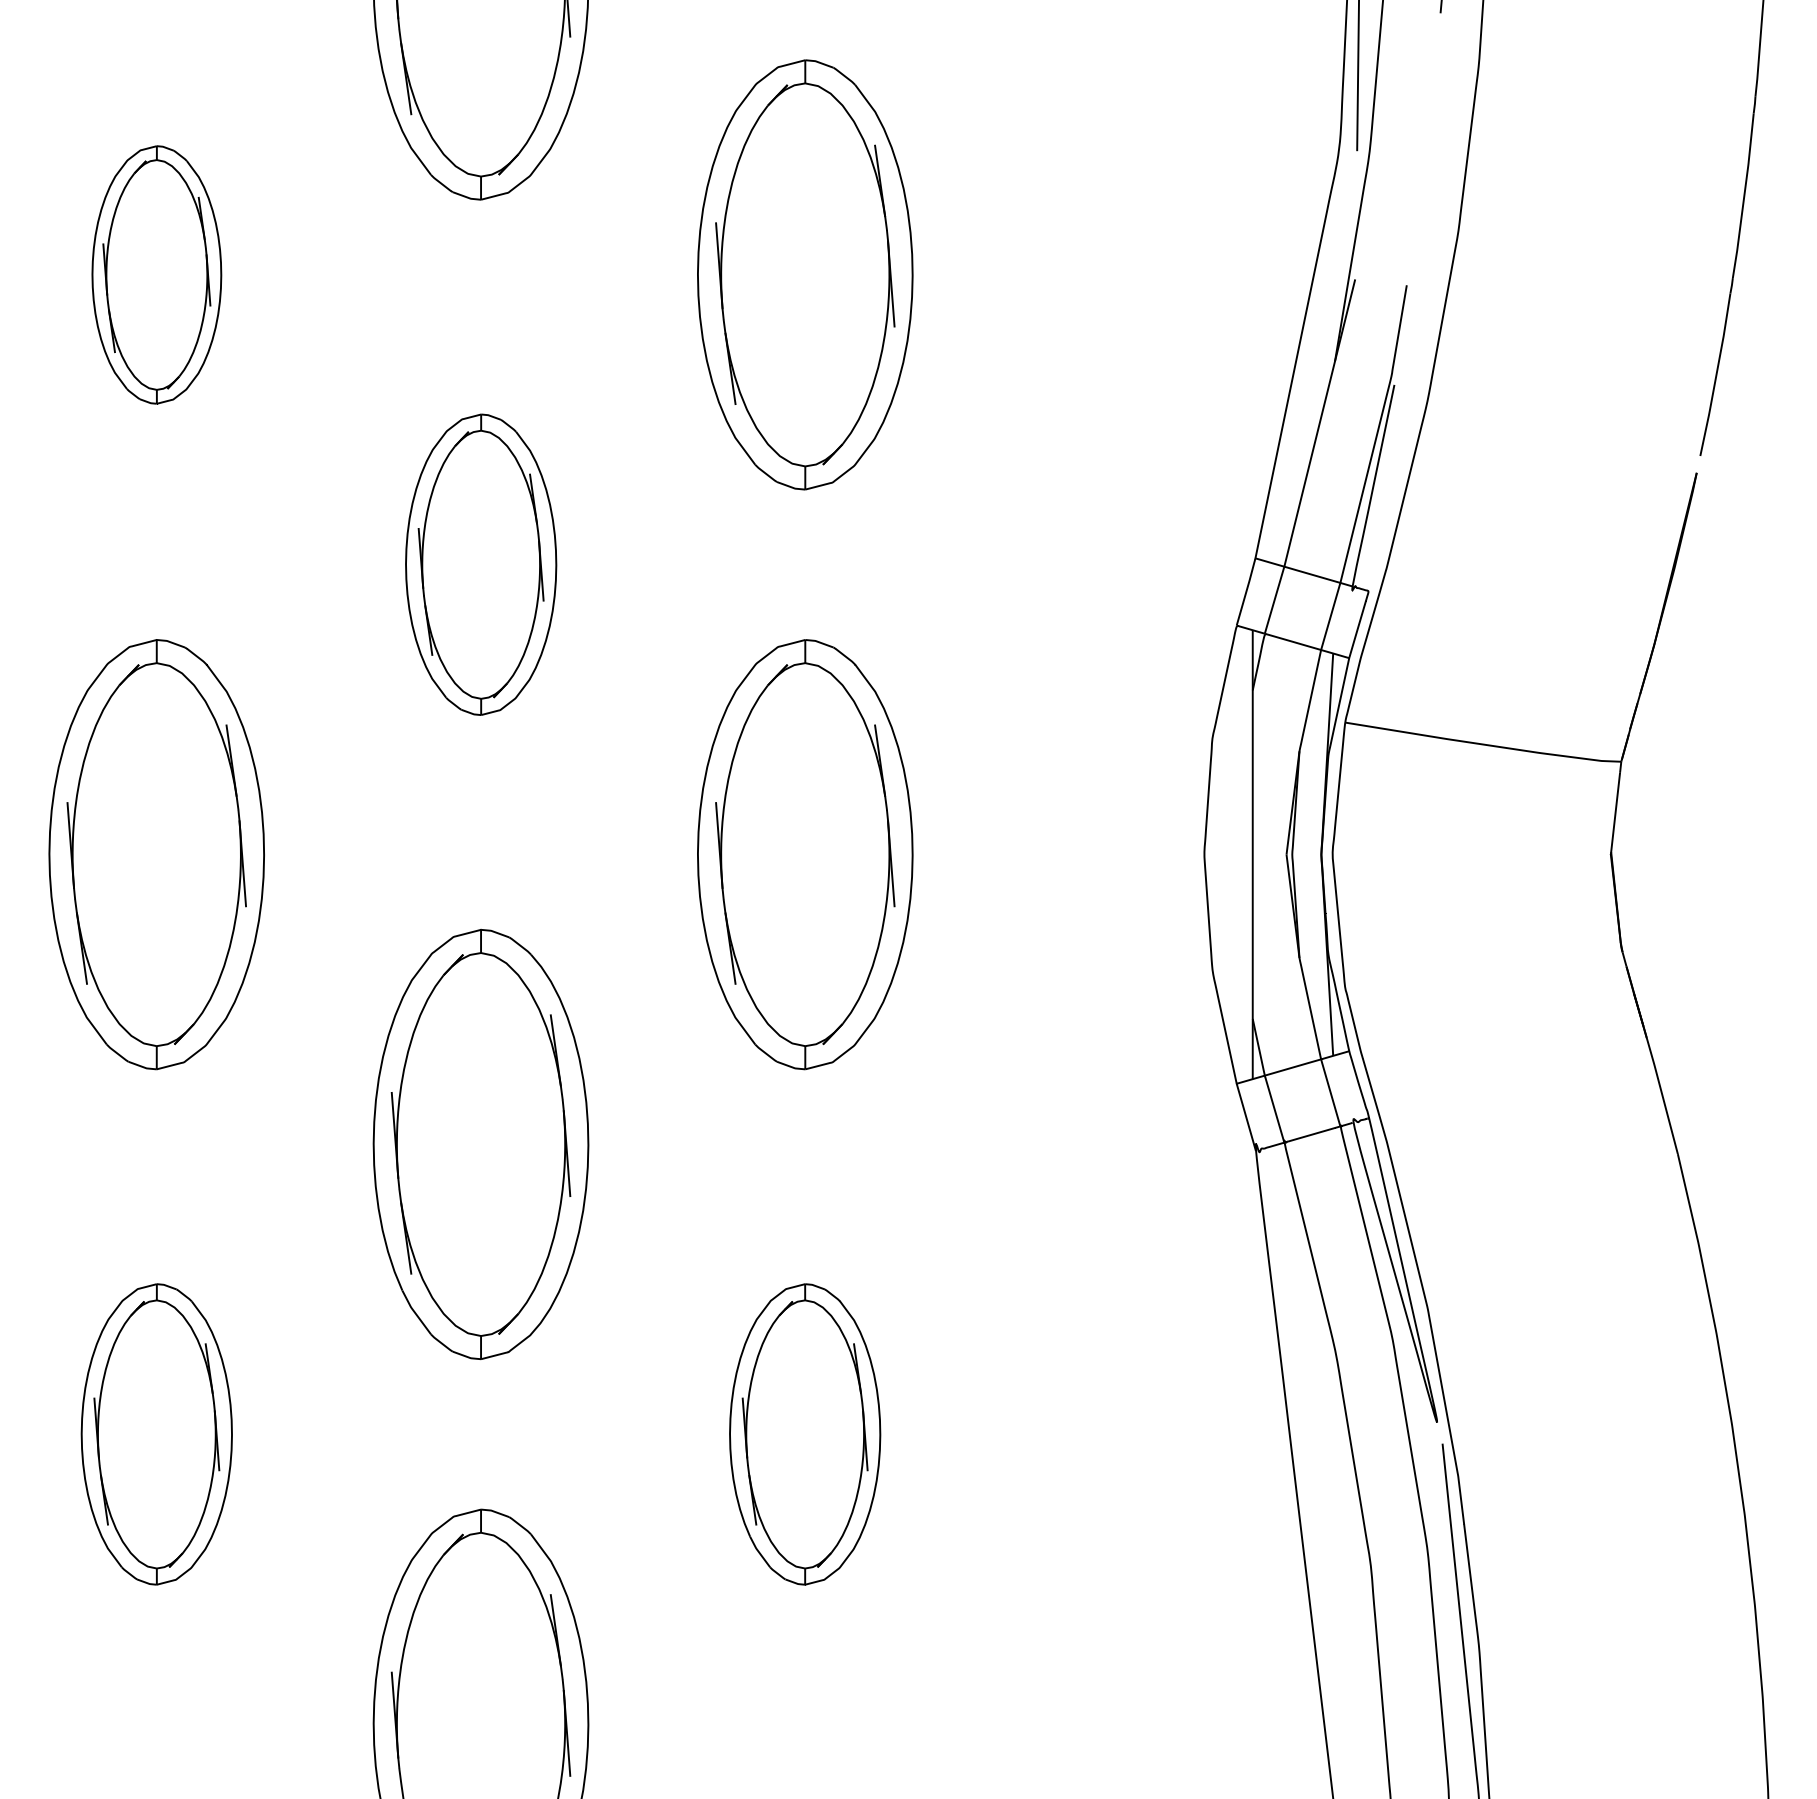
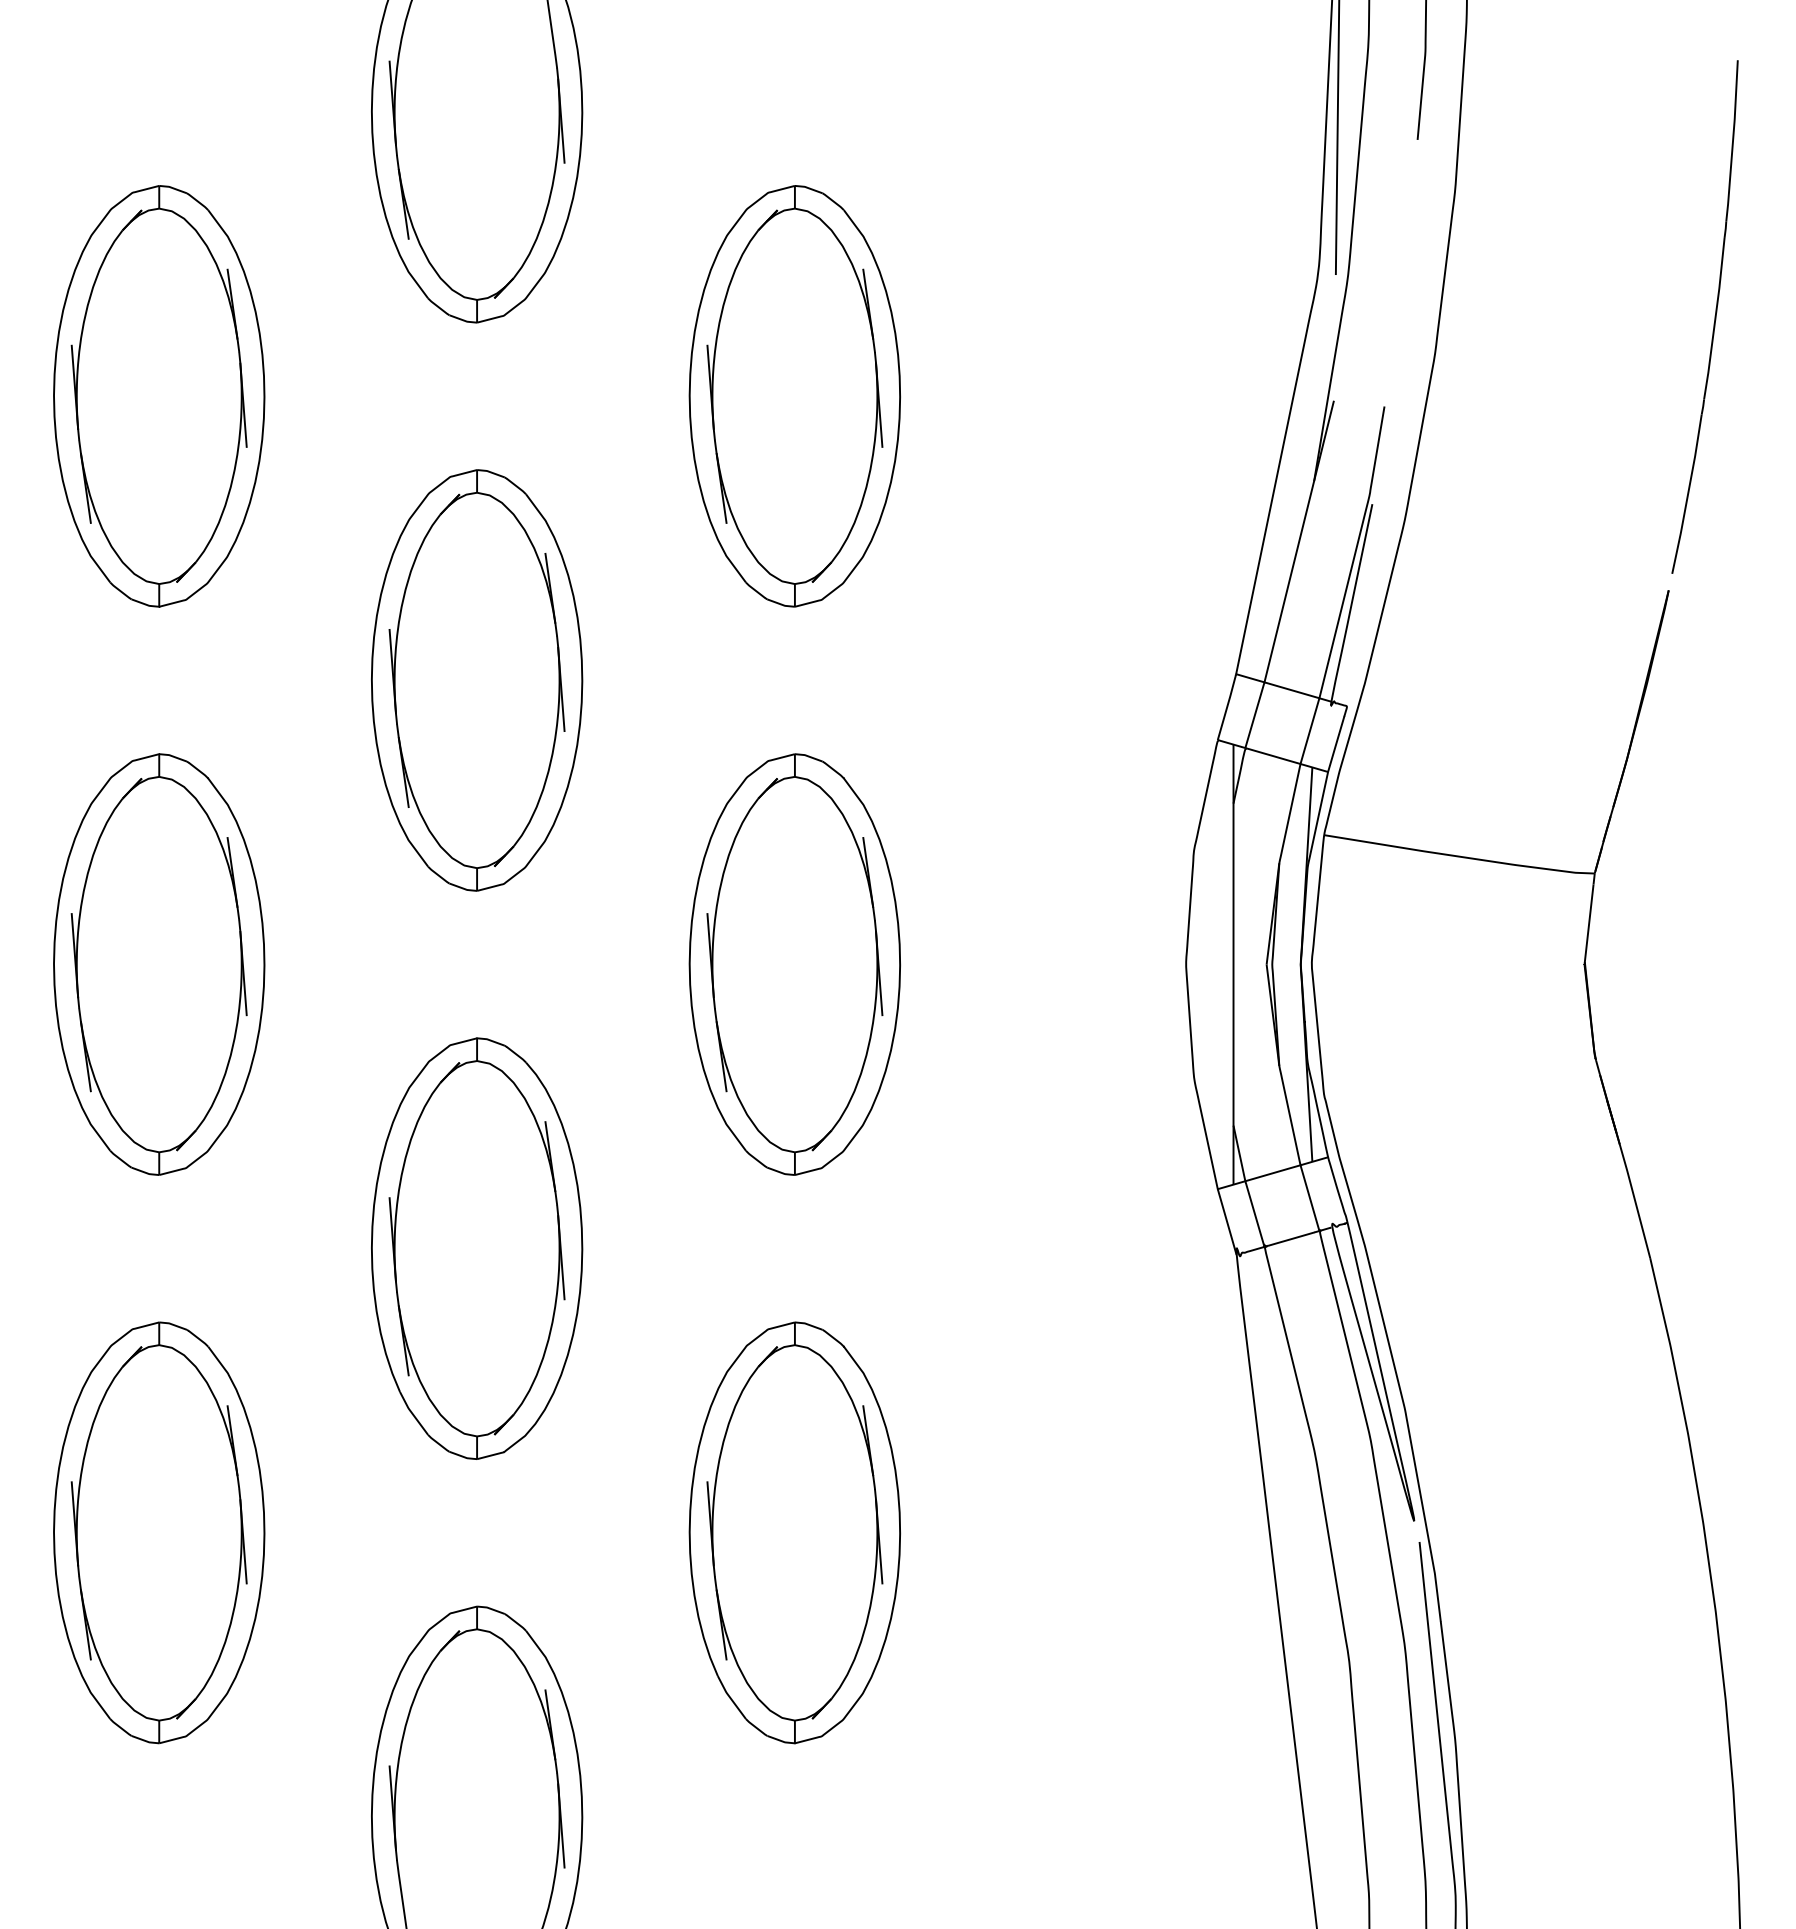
part: (157, 275) -> (159, 396), size x1.67
part: (481, 564) -> (477, 680), size x1.43
part: (157, 1434) -> (159, 1532), size x1.43
part: (804, 1434) -> (794, 1532), size x1.43

